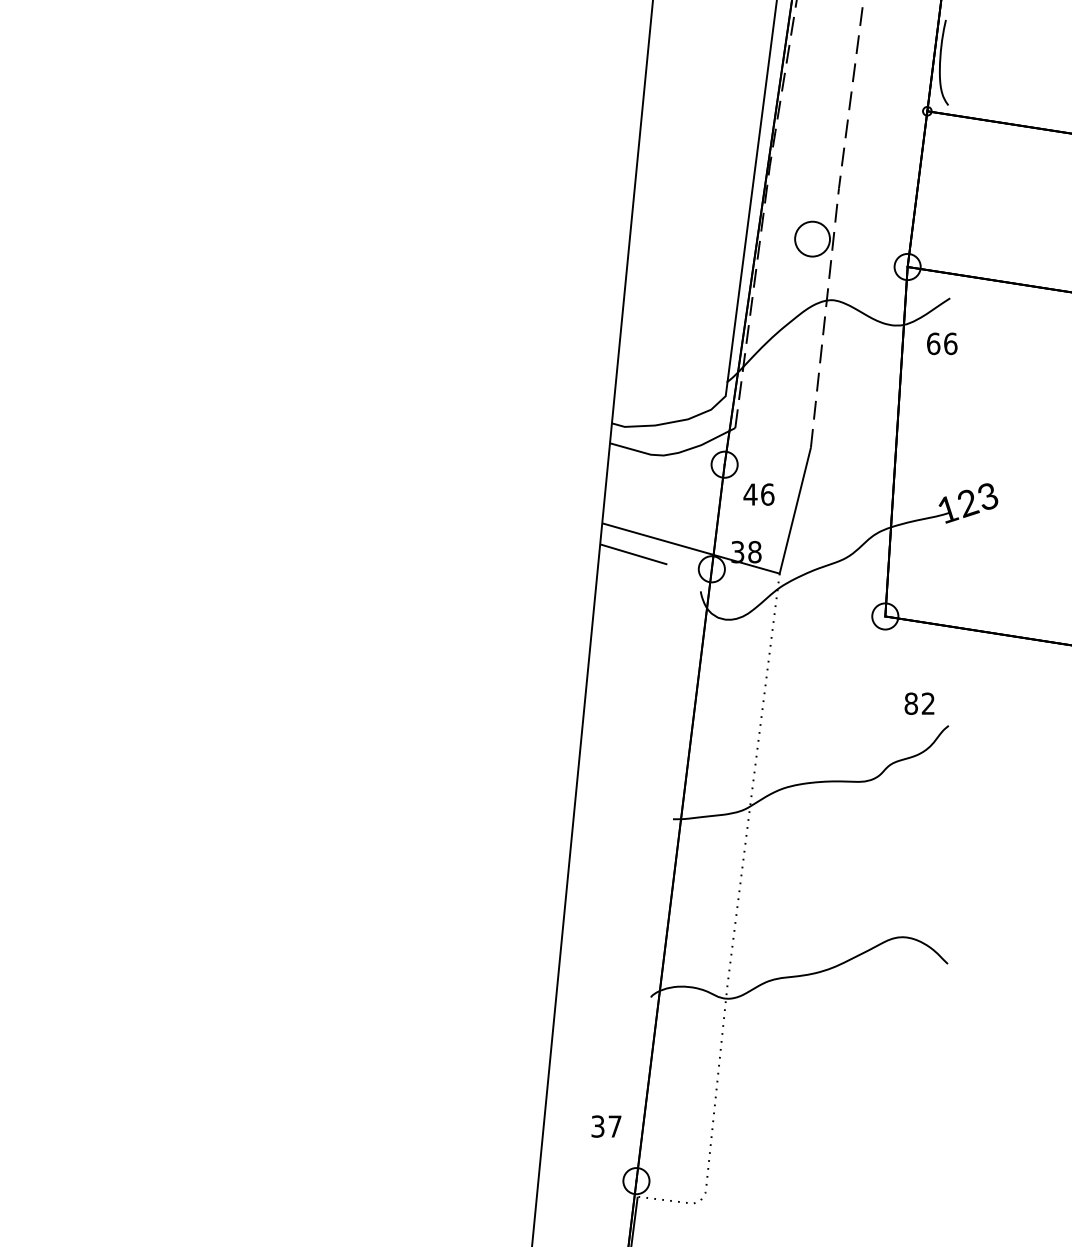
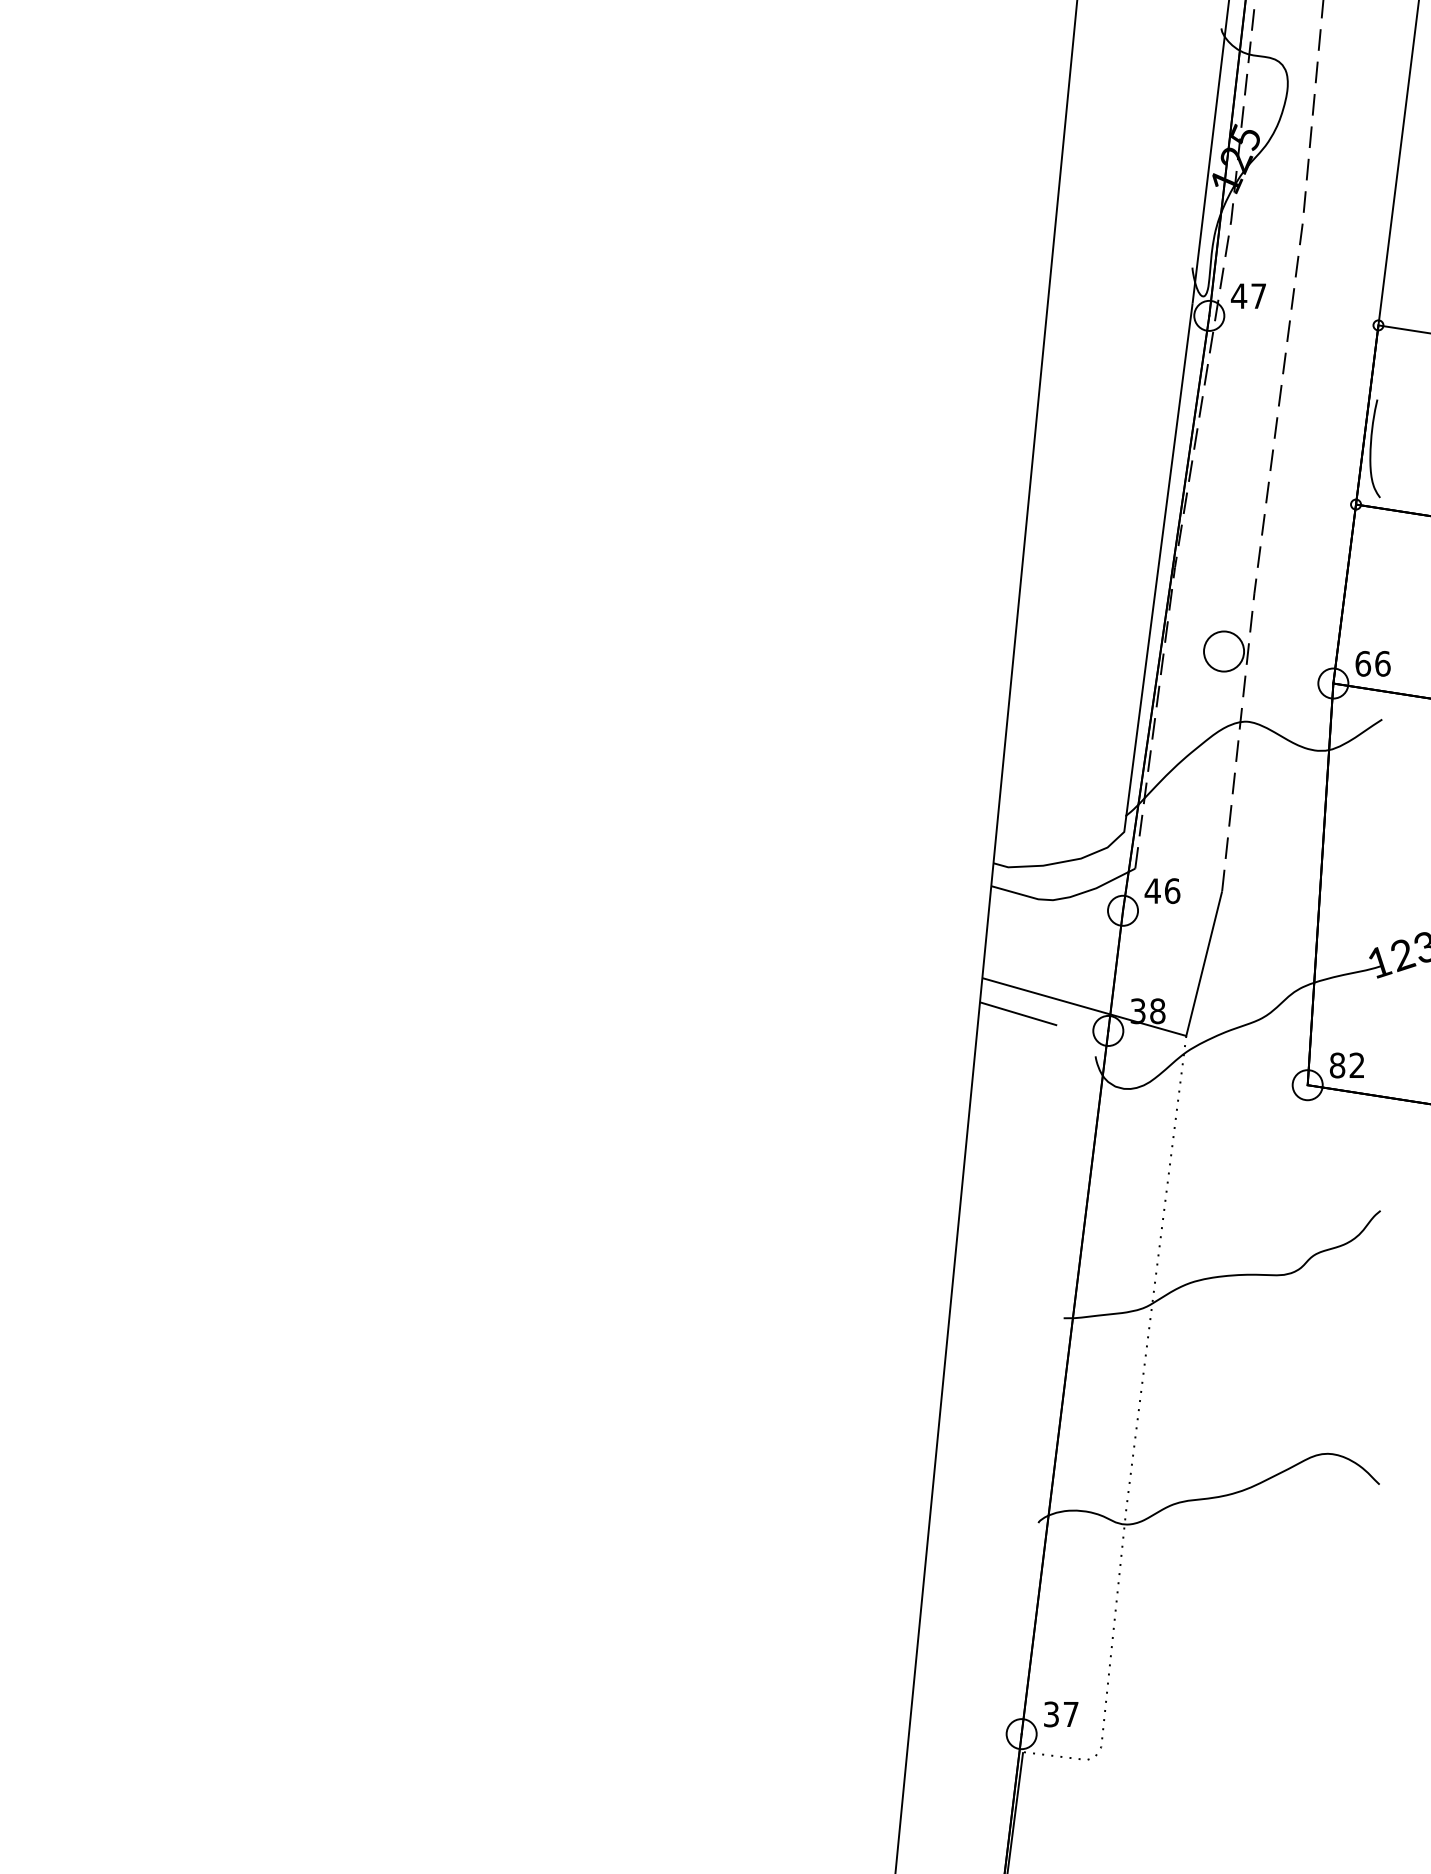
text: (941, 343) -> (1372, 663), moved
text: (758, 494) -> (1162, 890), moved
text: (919, 703) -> (1346, 1065), moved
text: (606, 1126) -> (1061, 1714), moved

